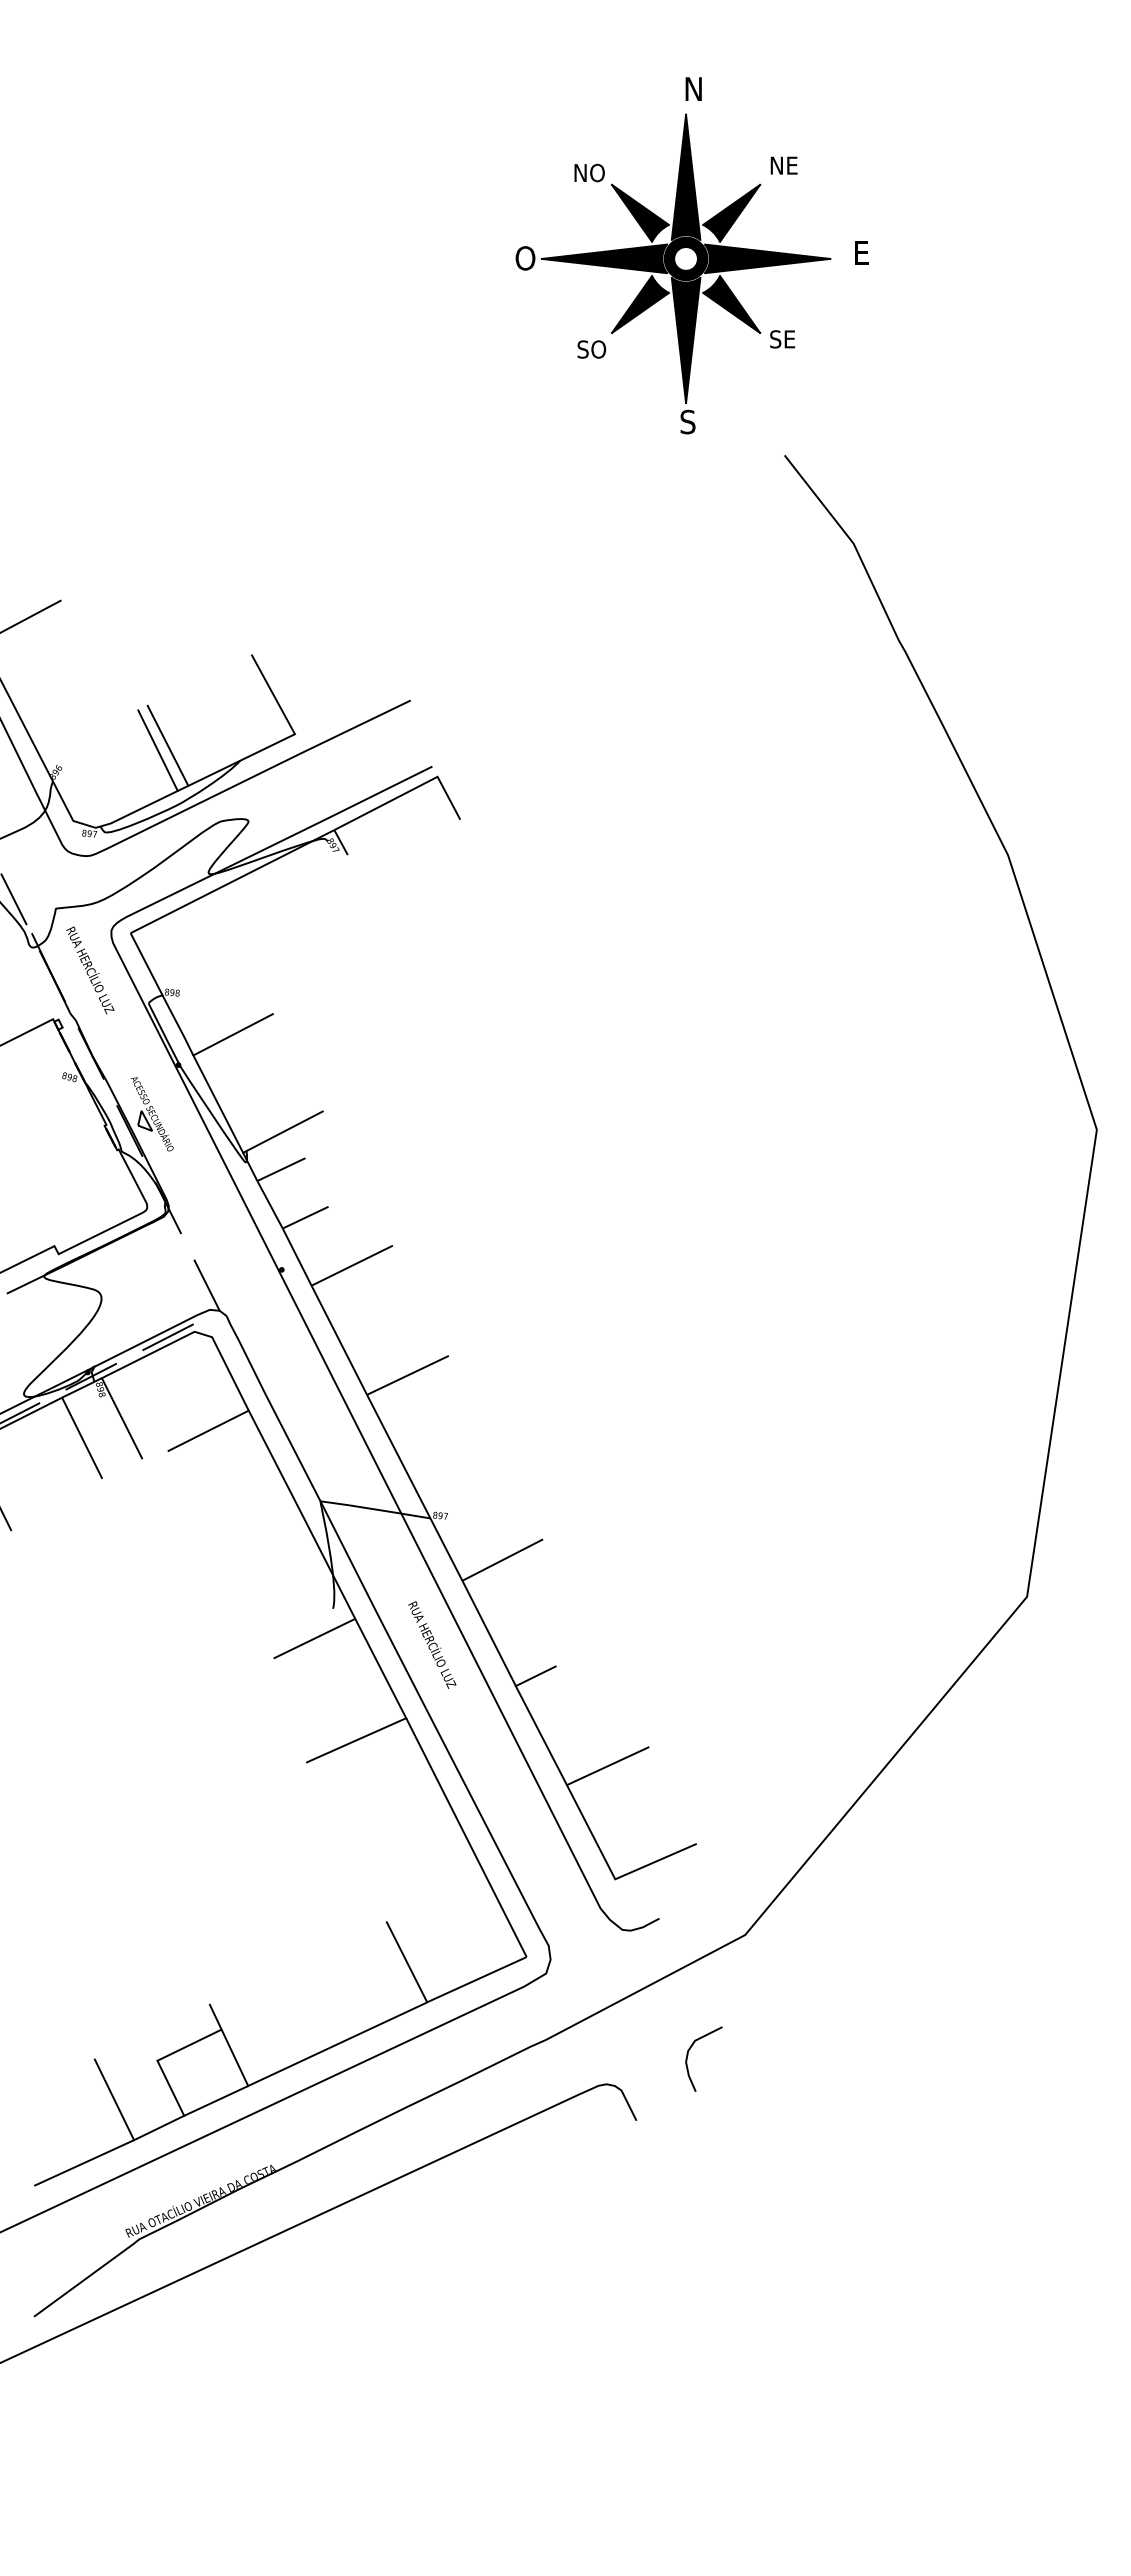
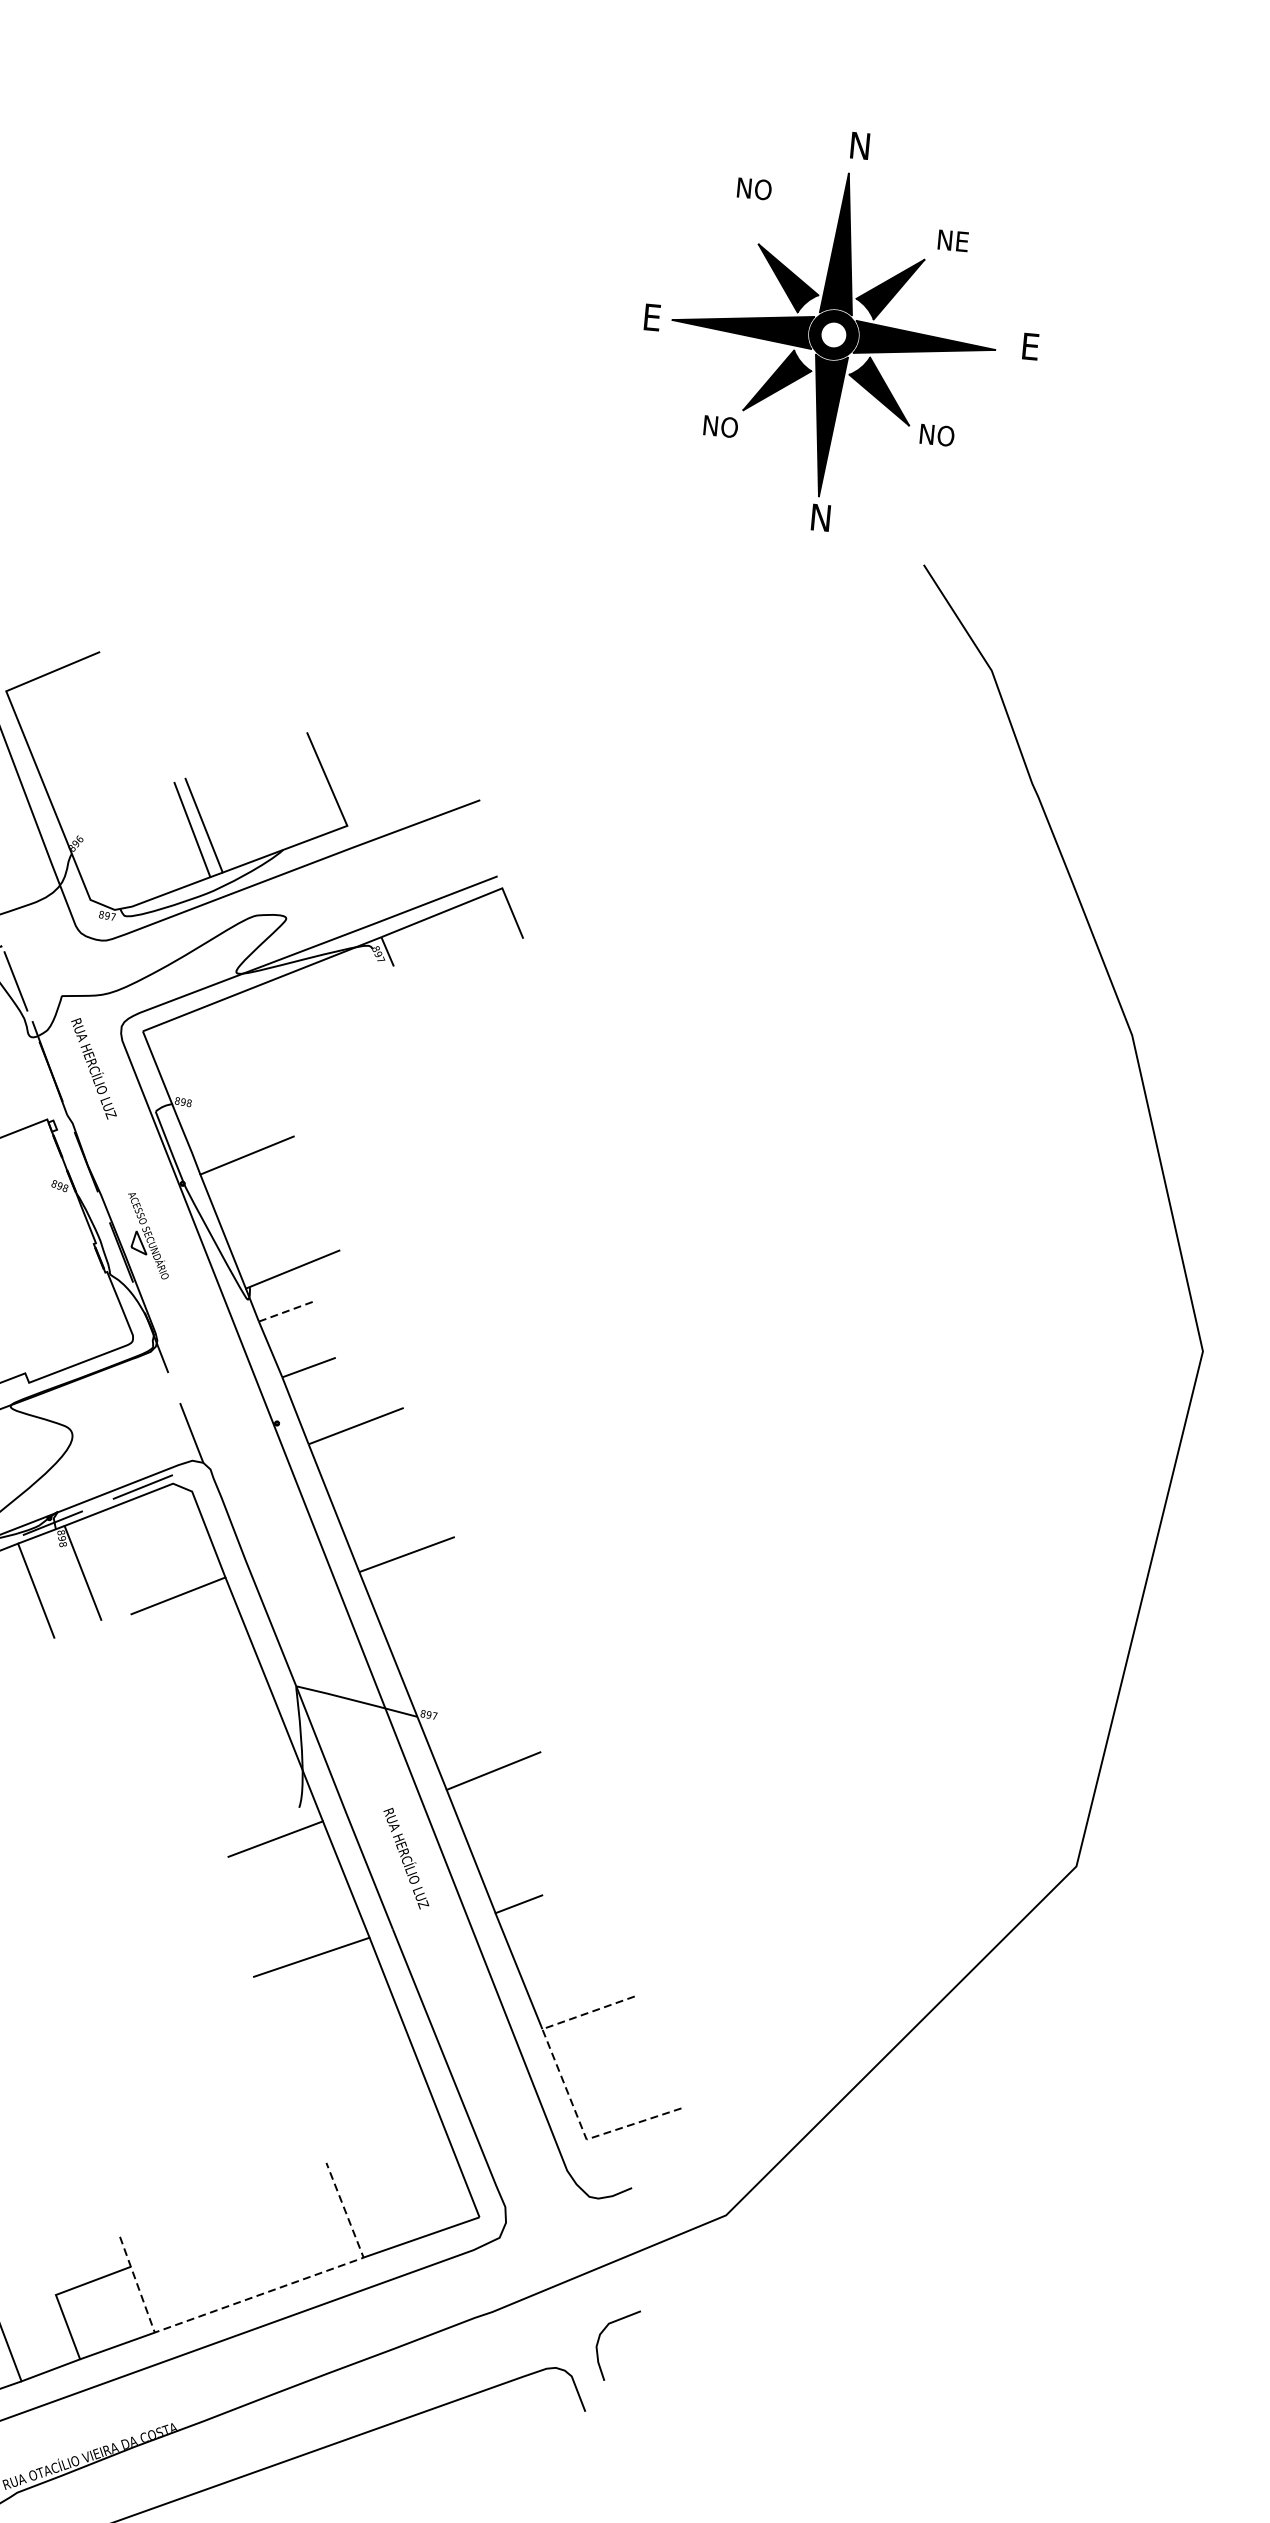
text: (589, 172) -> (754, 188), moved
text: (525, 258) -> (654, 317), O -> E
text: (785, 339) -> (936, 435), SE -> NO
text: (592, 349) -> (719, 426), SO -> NO
text: (688, 421) -> (819, 517), S -> N
line: (281, 1169) -> (287, 1311), solid -> dashed
line: (590, 1831) -> (563, 2083), solid -> dashed
line: (337, 2044) -> (258, 2295), solid -> dashed
curve: (688, 2055) -> (599, 2339), moved

